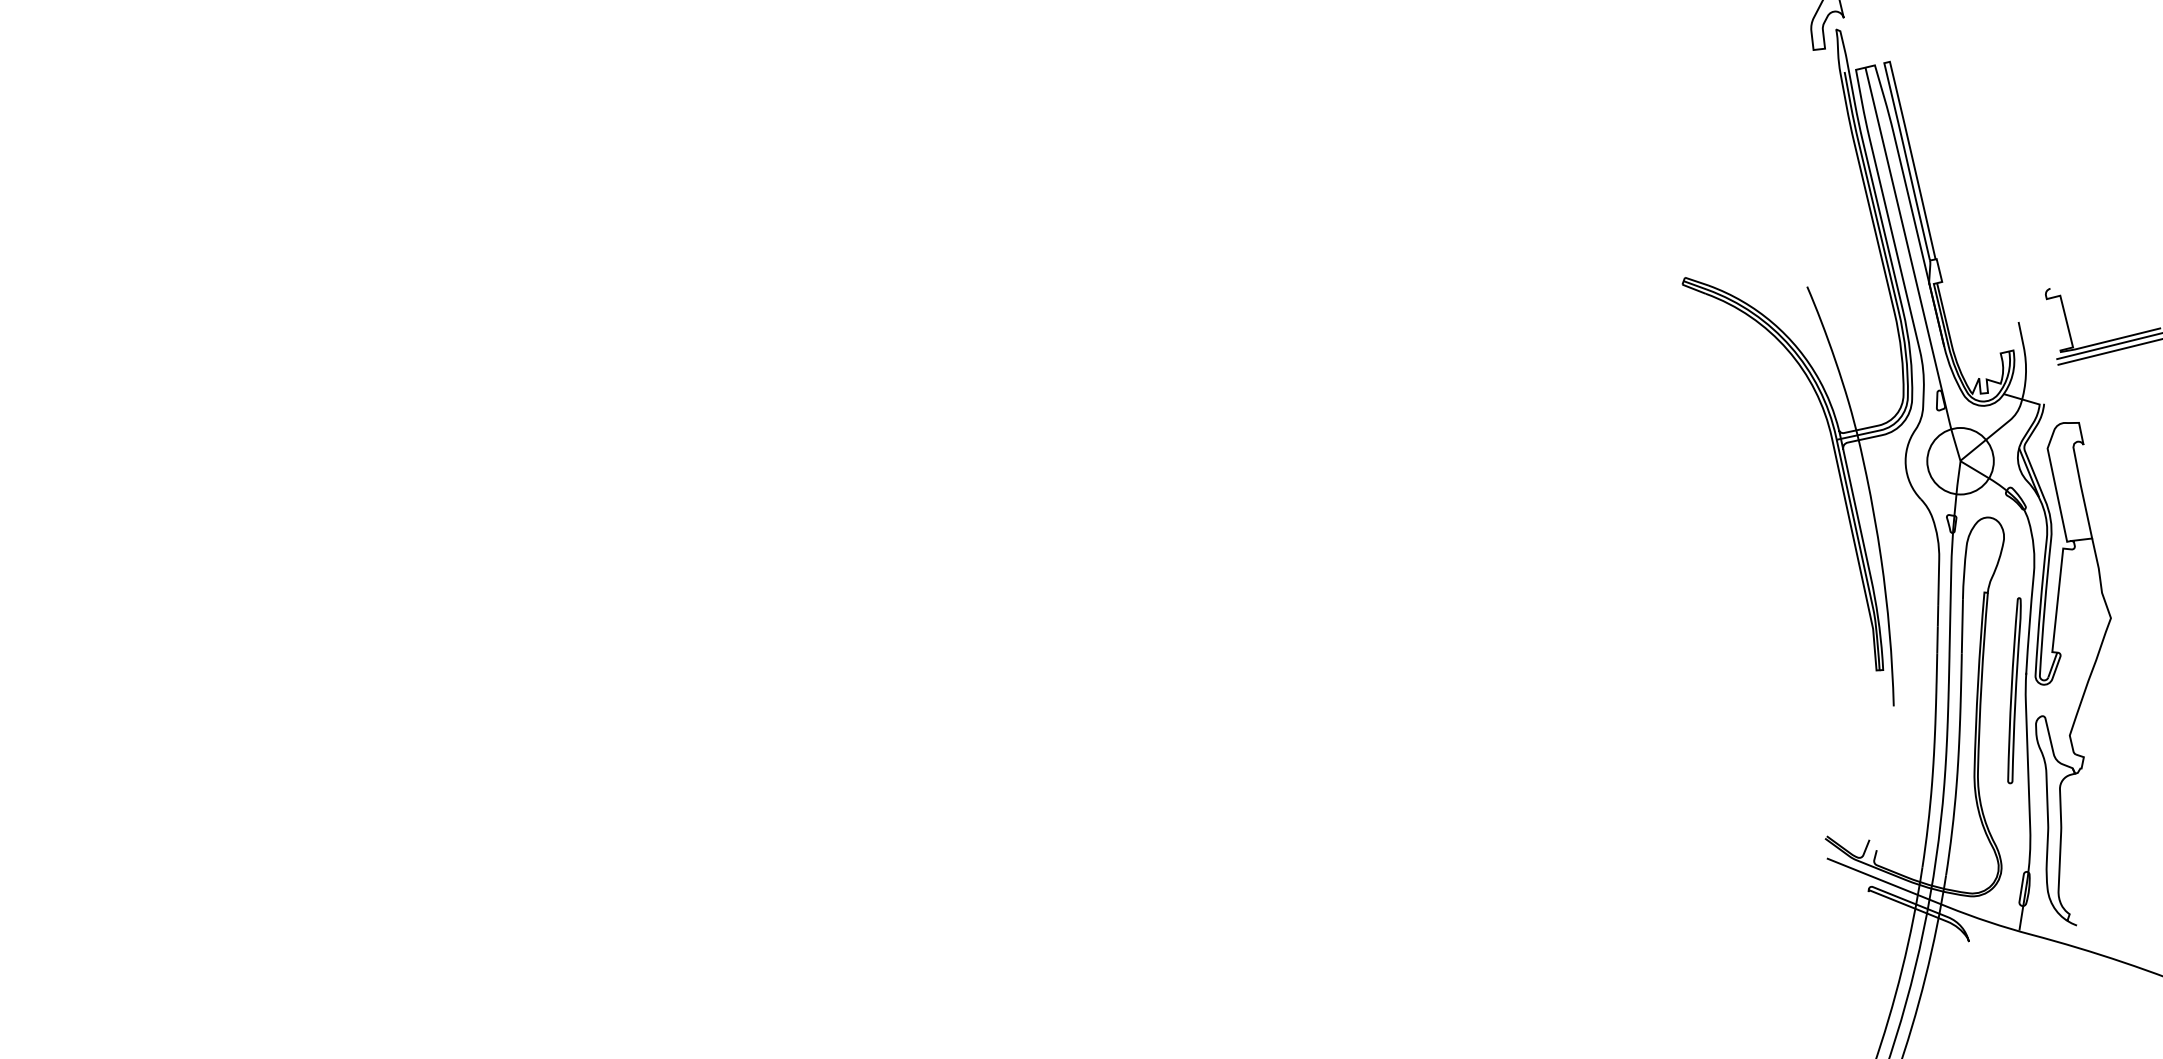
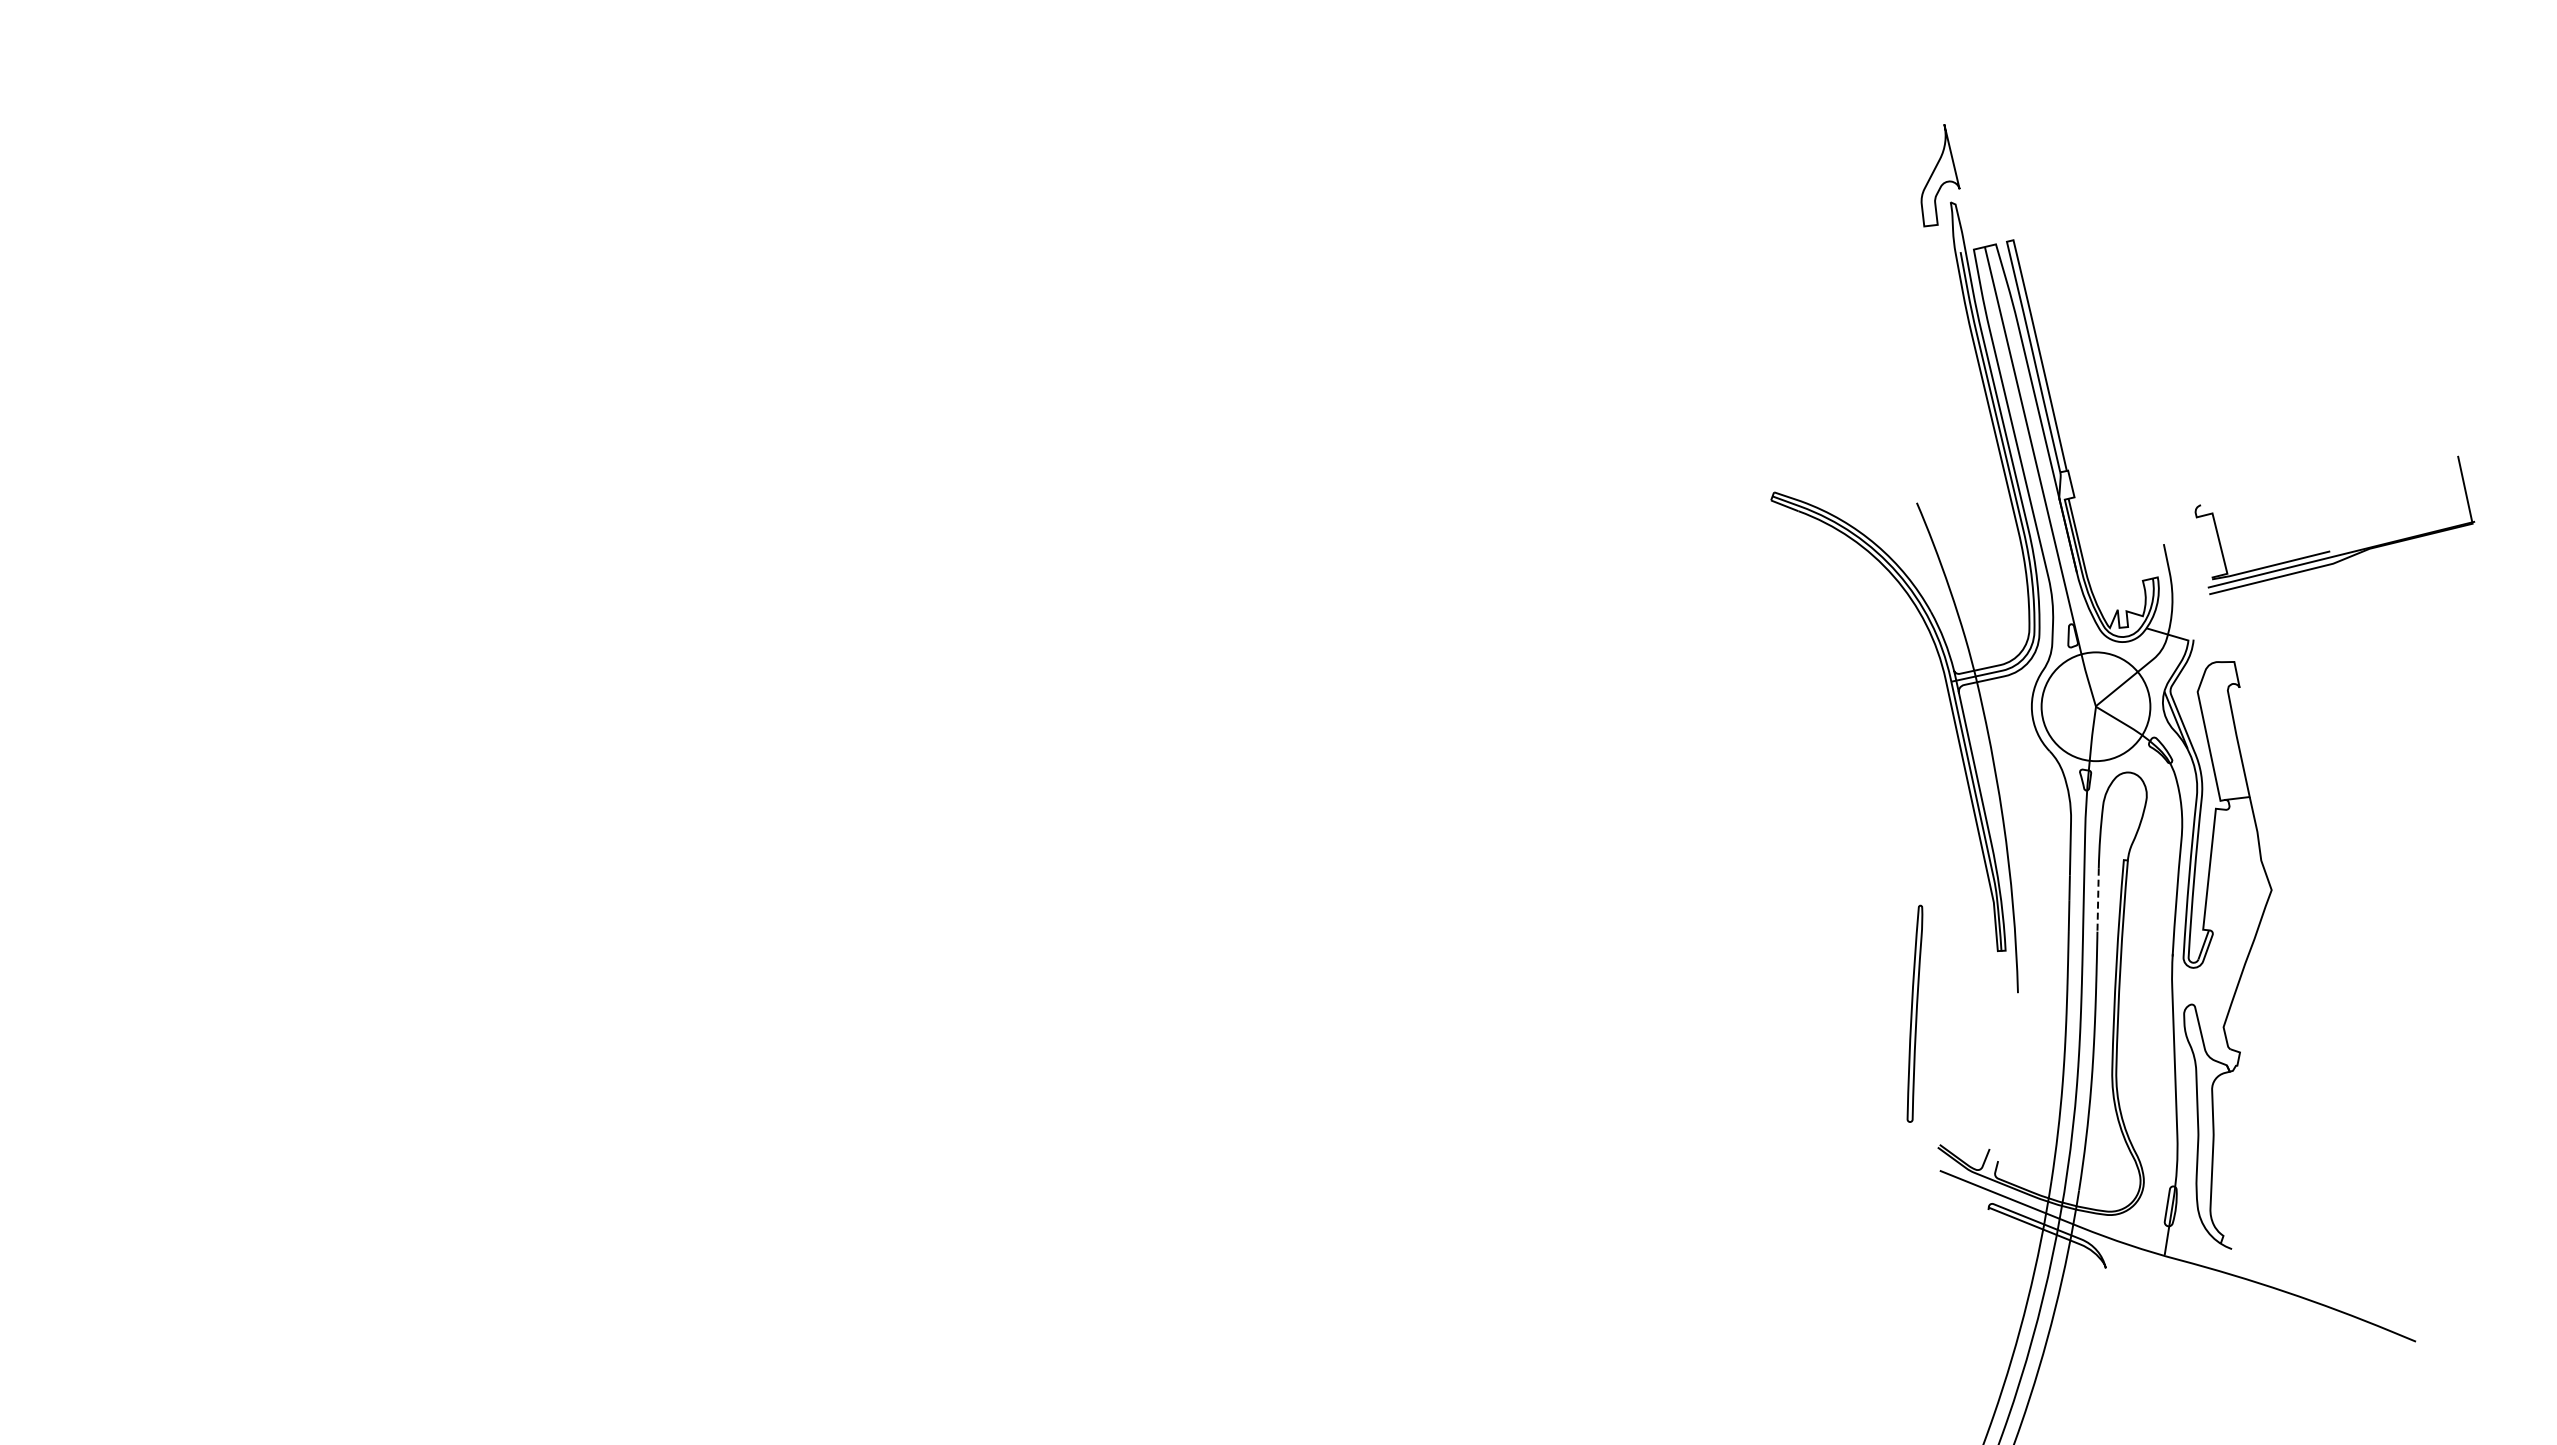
circle: (1960, 461) -> (2095, 706), size x1.4
line: (1962, 627) -> (2098, 900), solid -> dashed
part: (2014, 690) -> (1914, 1013), moved

